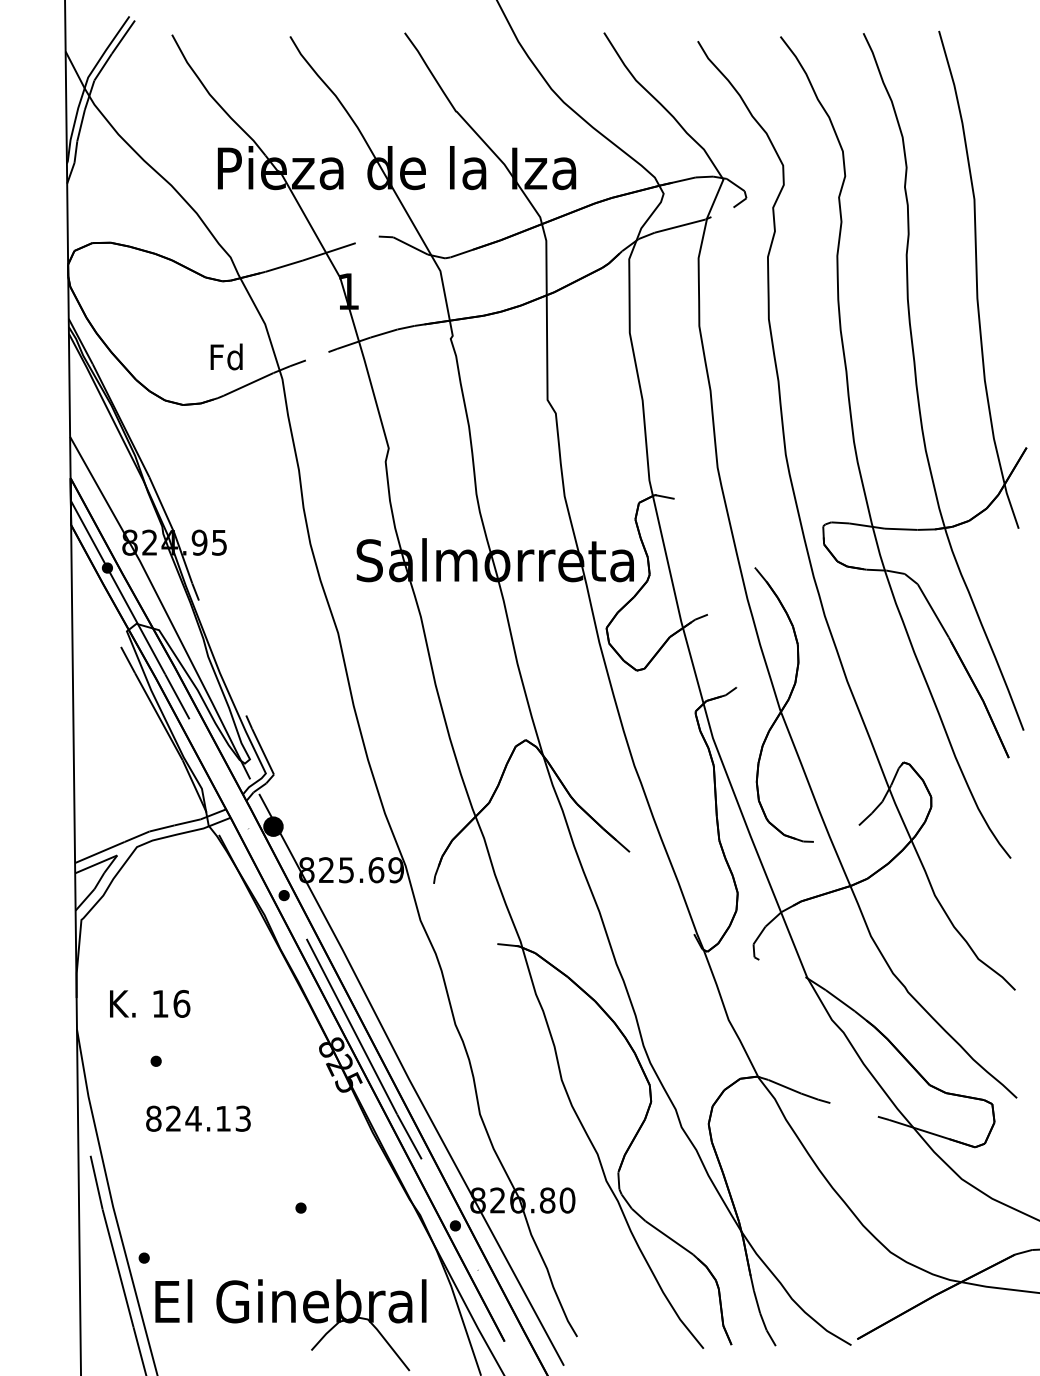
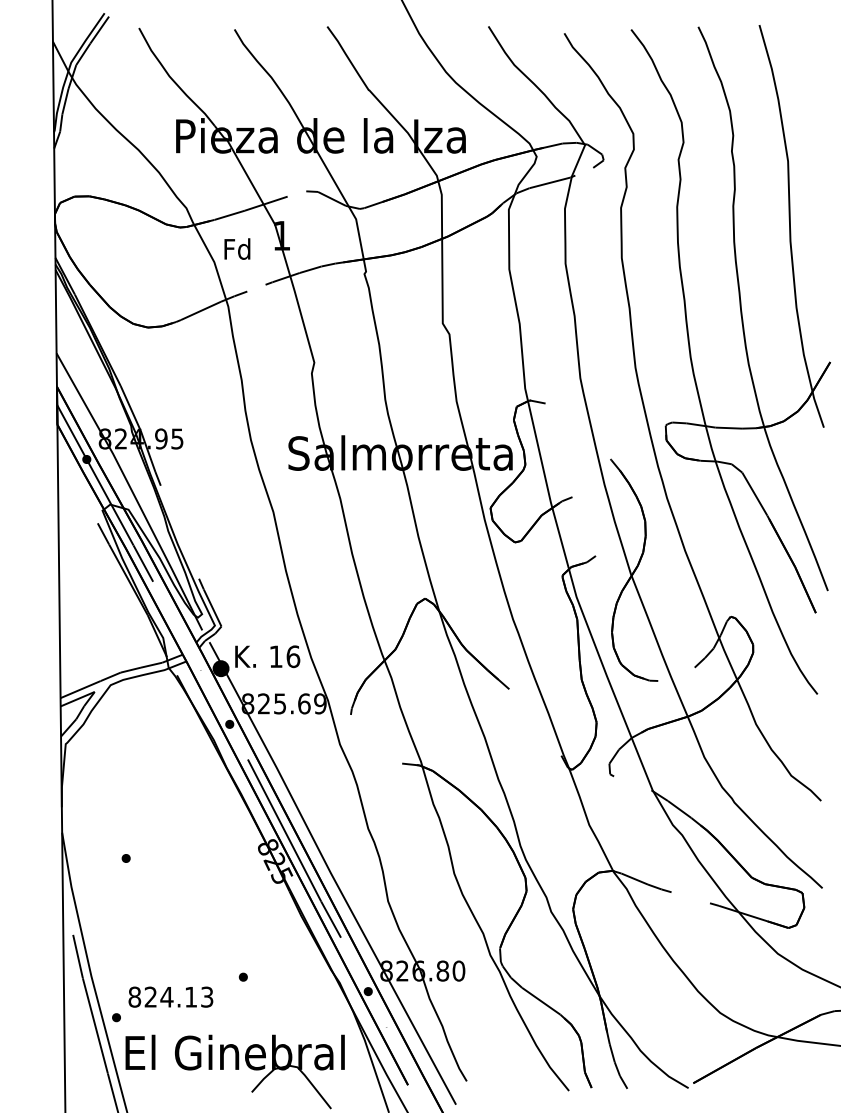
text: (226, 356) -> (237, 248), moved
text: (150, 1003) -> (268, 656), moved
text: (198, 1118) -> (170, 996), moved

